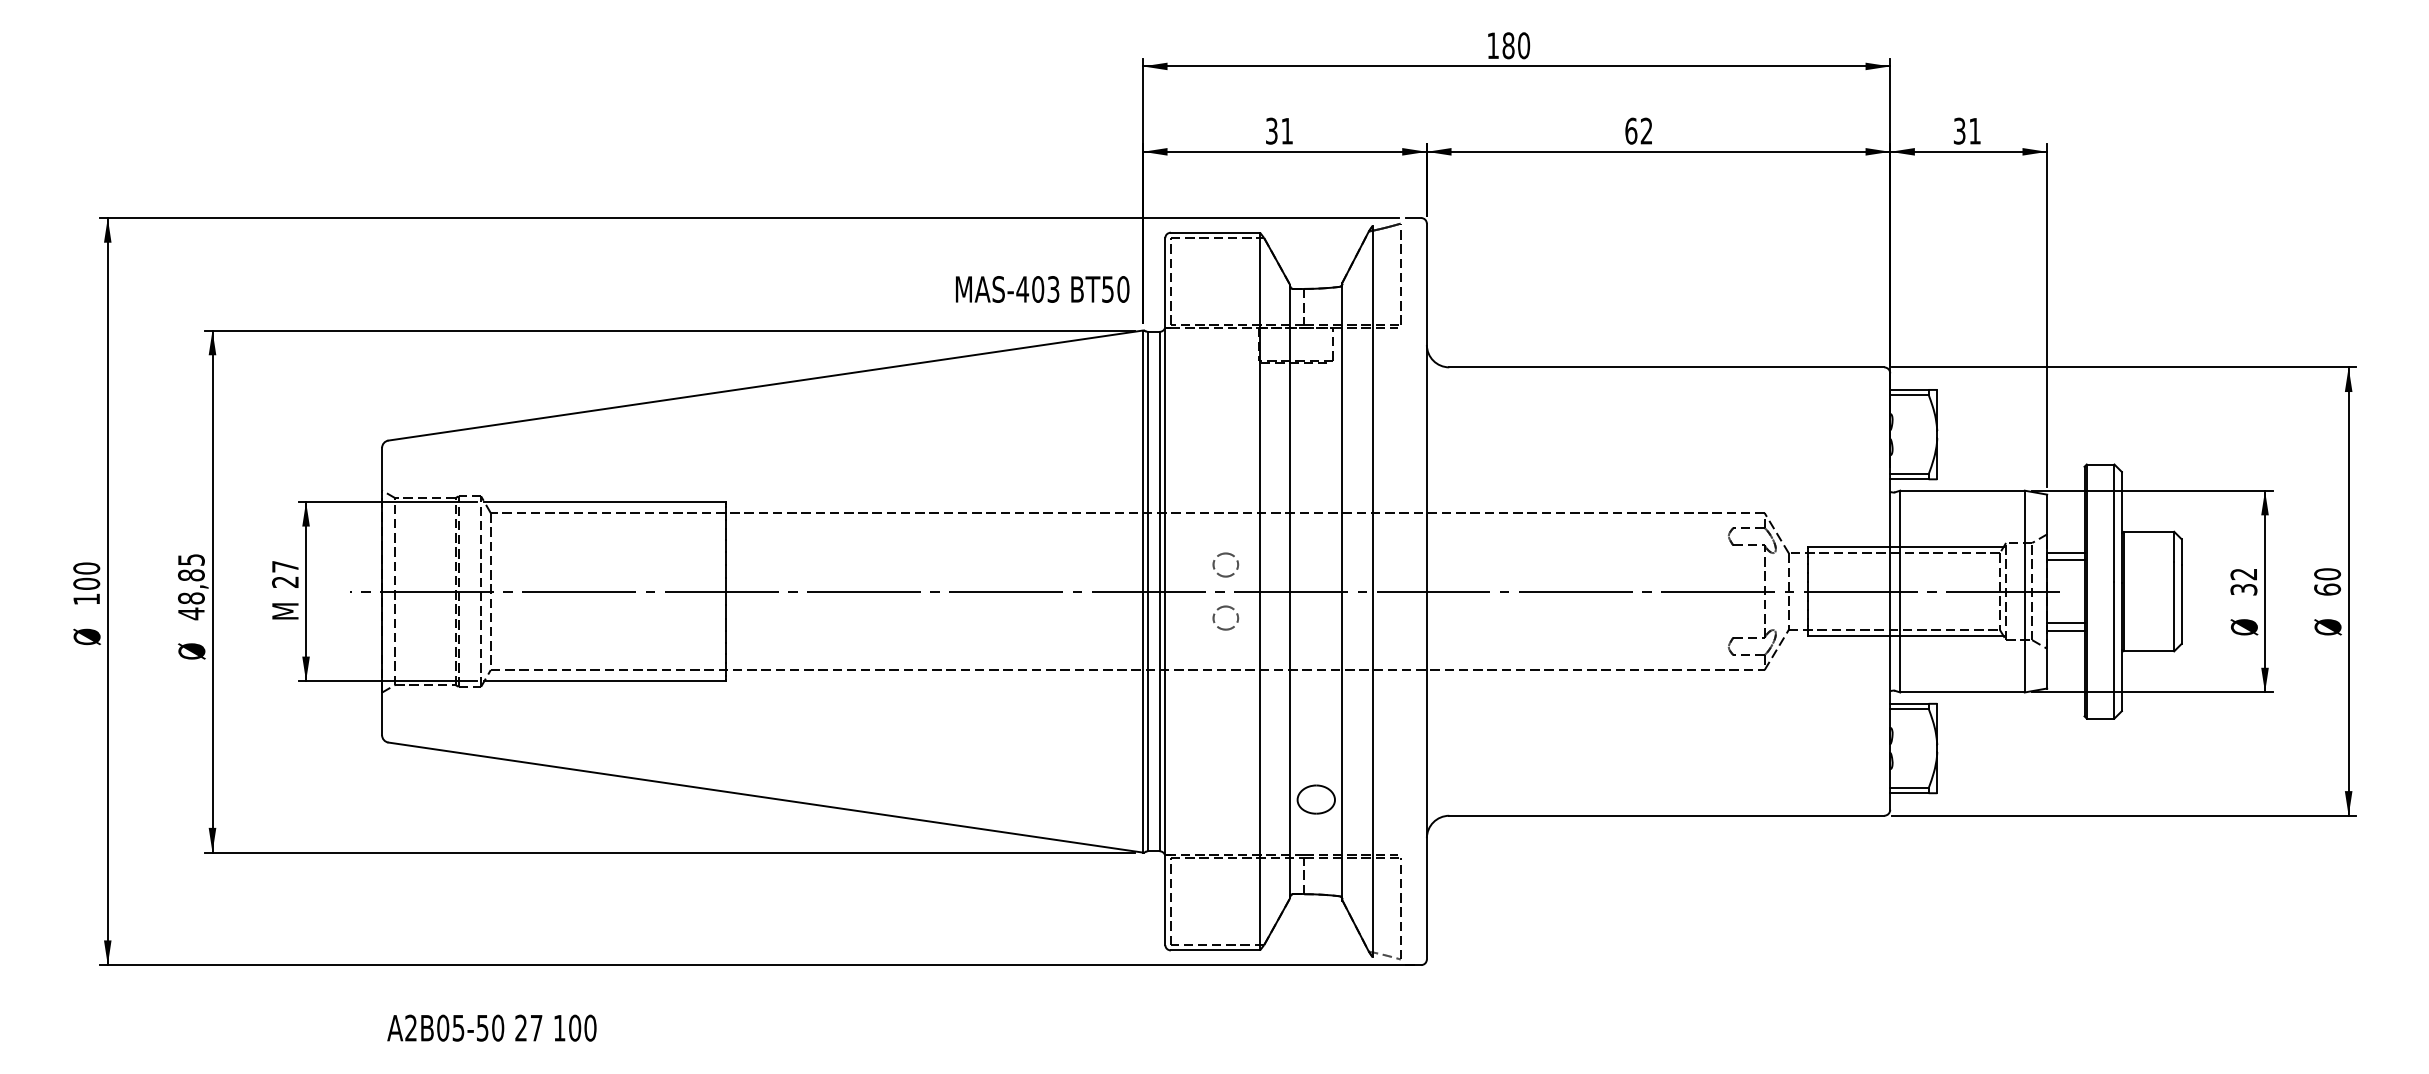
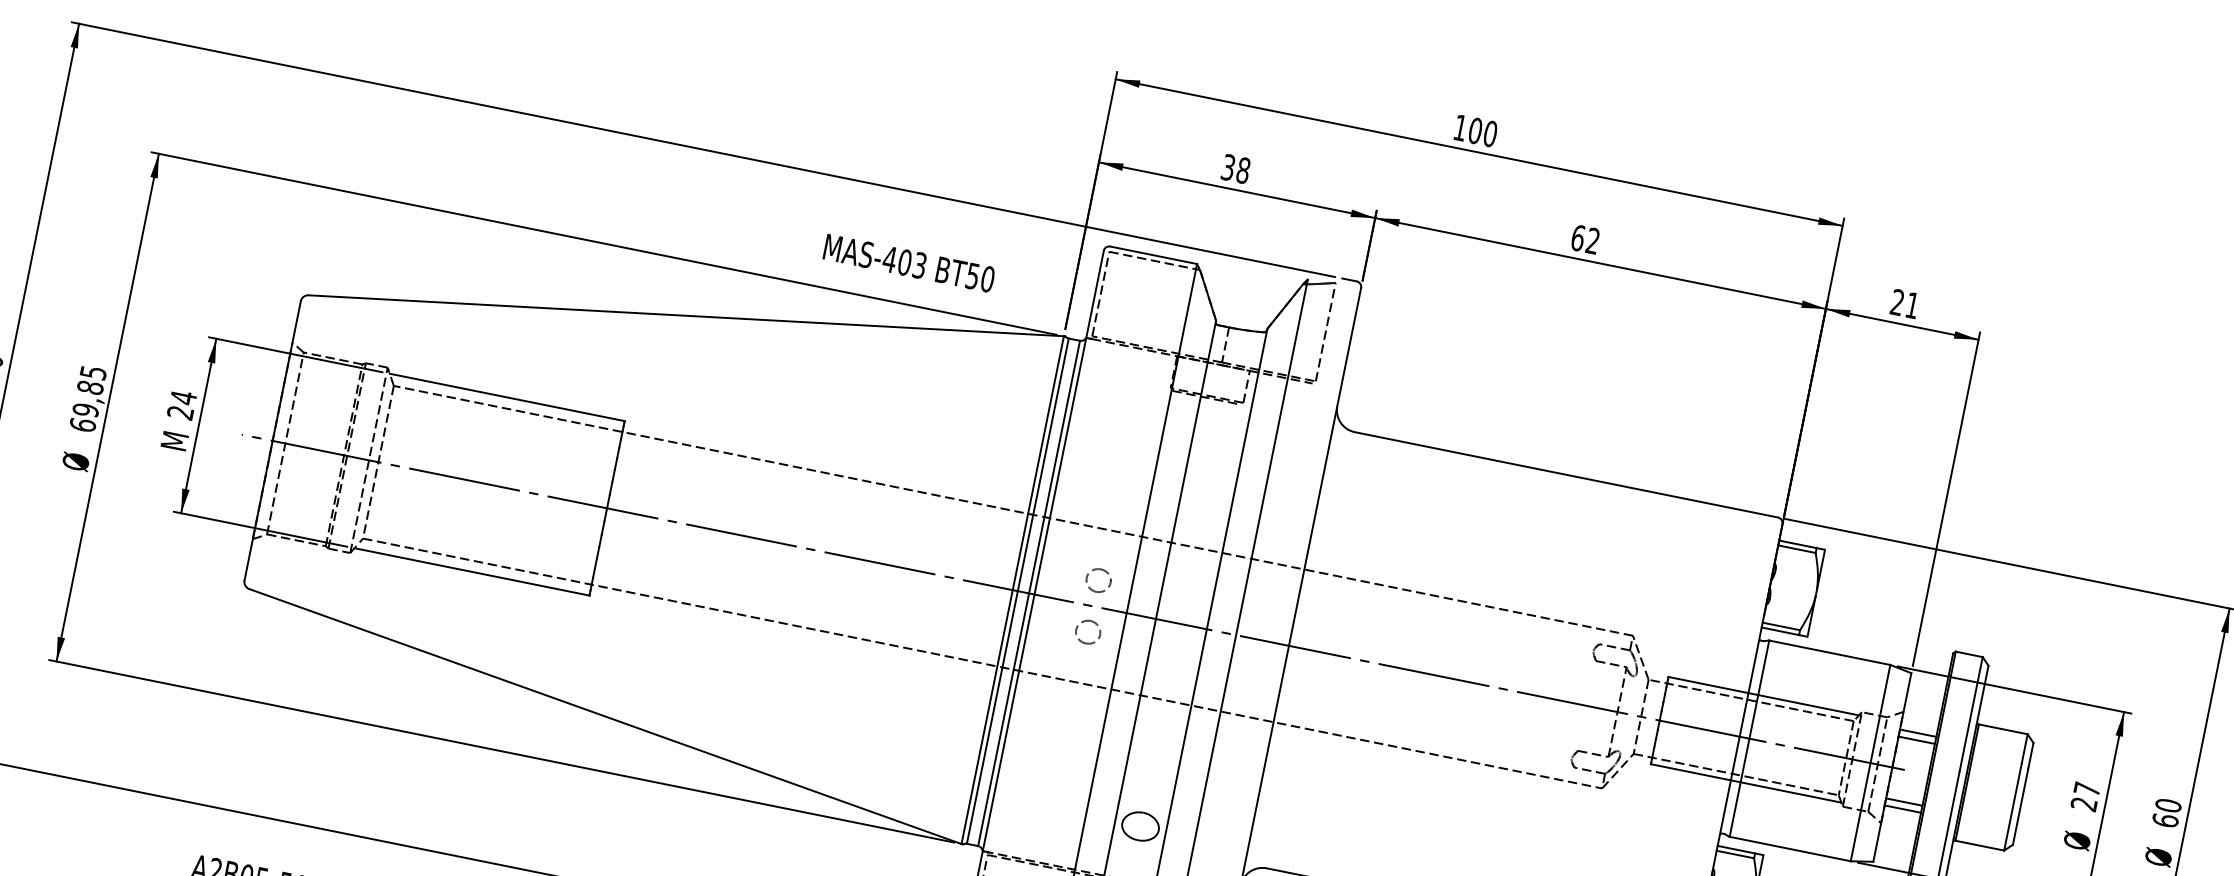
text: (1508, 45) -> (1475, 130), 180 -> 100
text: (1287, 130) -> (1243, 170), 31 -> 38
text: (1959, 131) -> (1897, 302), 31 -> 21
text: (1042, 289) -> (909, 263), moved
text: (285, 566) -> (183, 397), 27 -> 24
text: (2243, 581) -> (2085, 796), 32 -> 27
text: (191, 606) -> (84, 418), 48,85 -> 69,85

